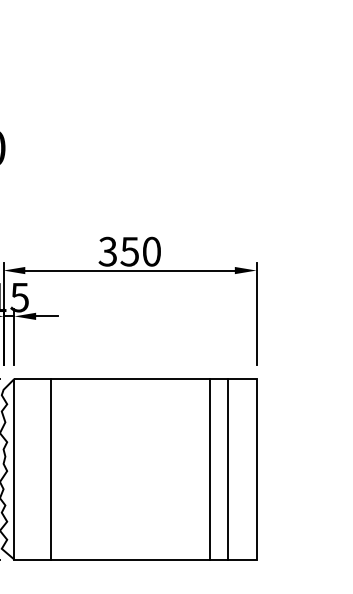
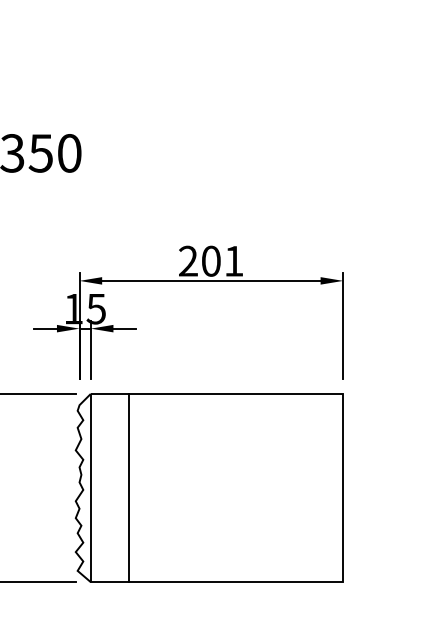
text: (129, 250) -> (210, 260), 350 -> 201
line: (209, 468) -> (294, 487), removed
line: (228, 468) -> (313, 487), removed

